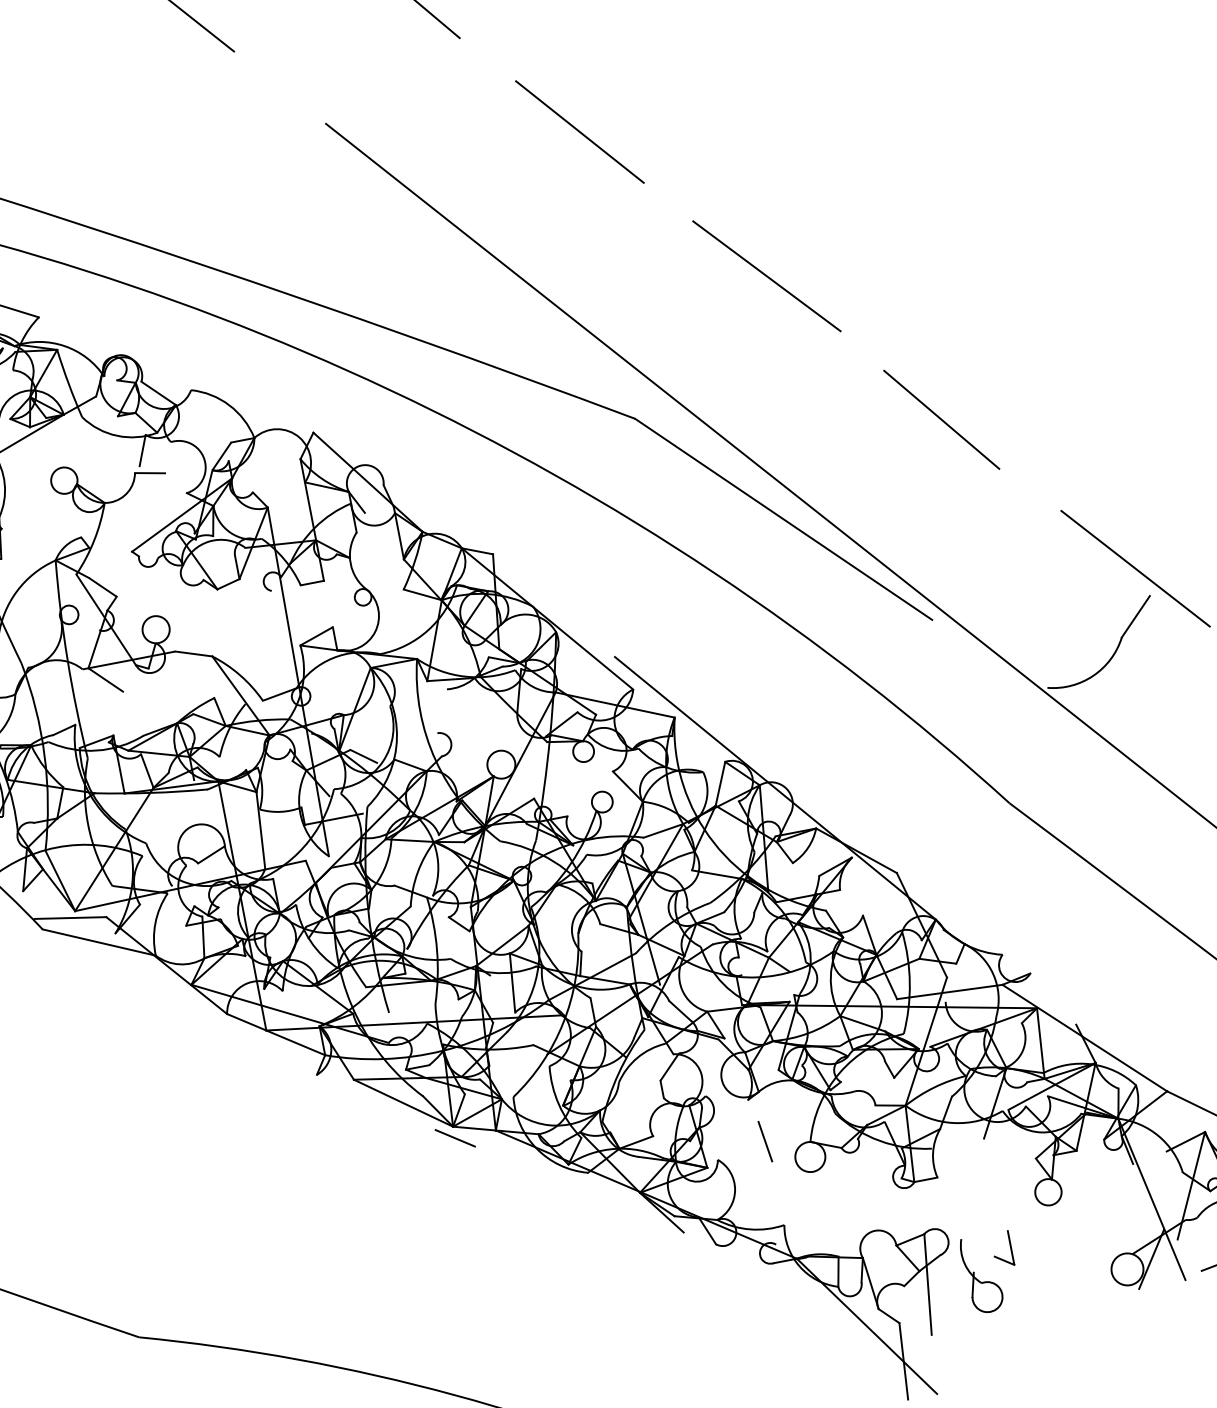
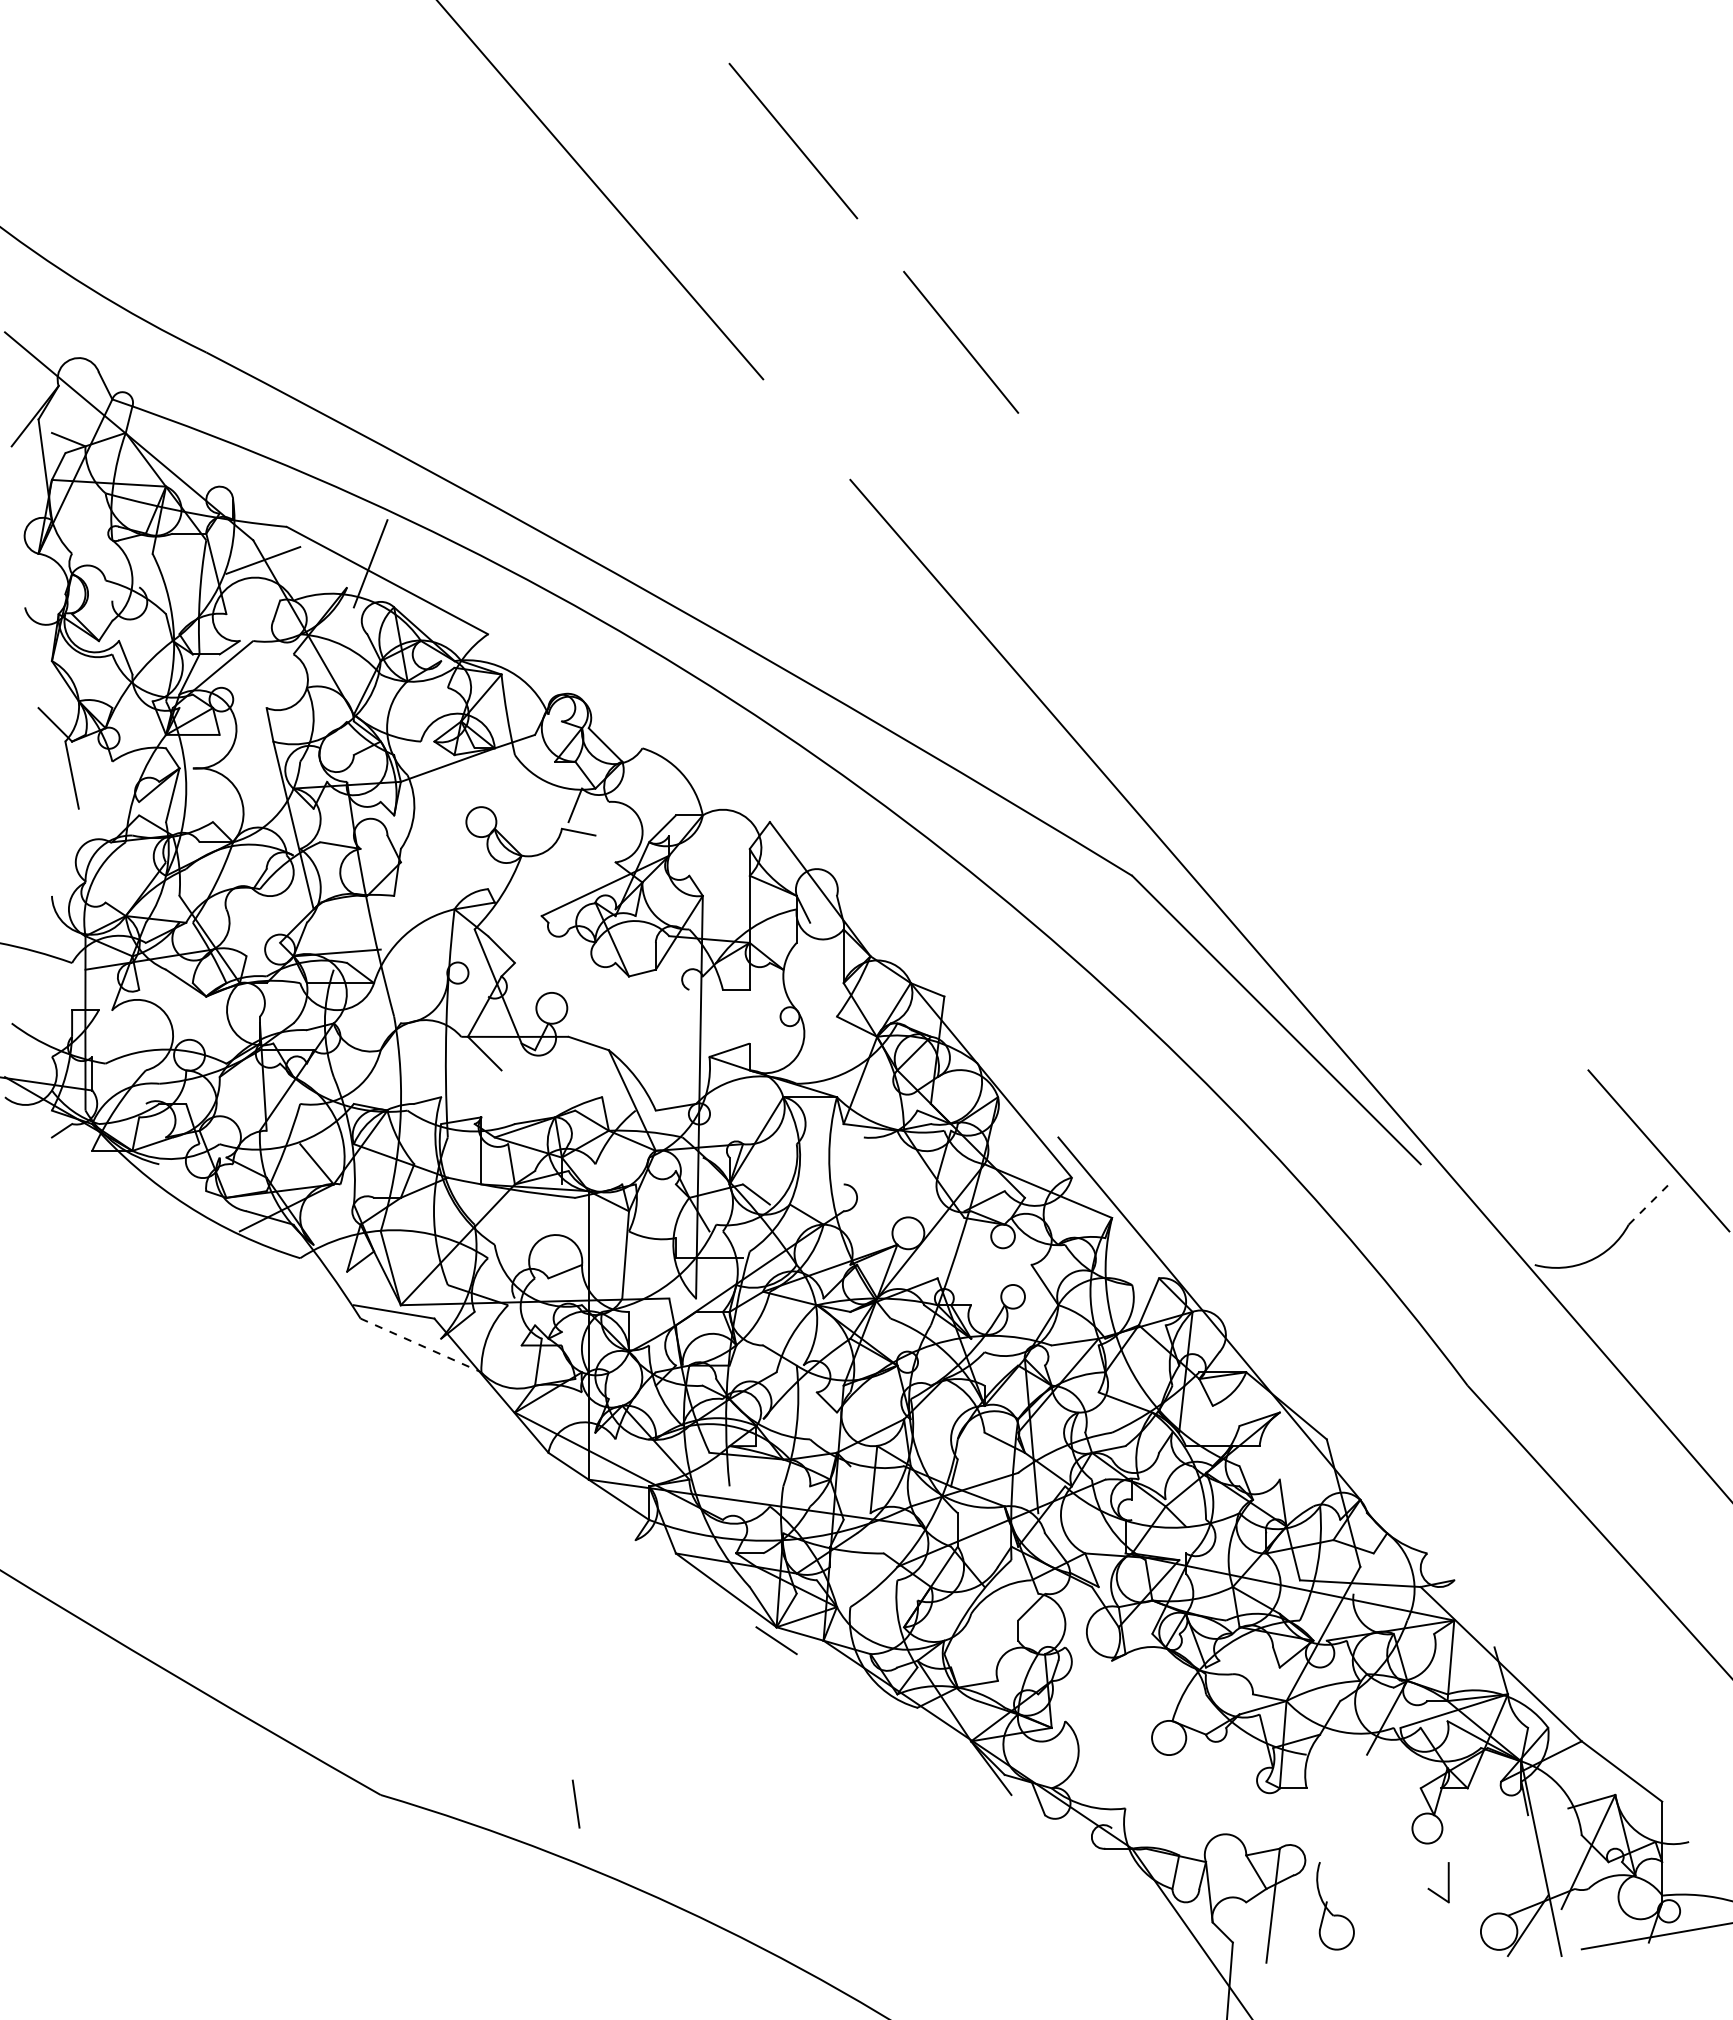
line: (579, 132) -> (1131, 543), removed
line: (766, 275) -> (1309, 744), removed
line: (941, 419) -> (1474, 942), removed
line: (1136, 616) -> (1649, 1204), solid -> dashed
line: (99, 942) -> (421, 1345), solid -> dashed
line: (764, 1141) -> (575, 1803), moved
part: (1009, 1247) -> (1447, 1882), moved

